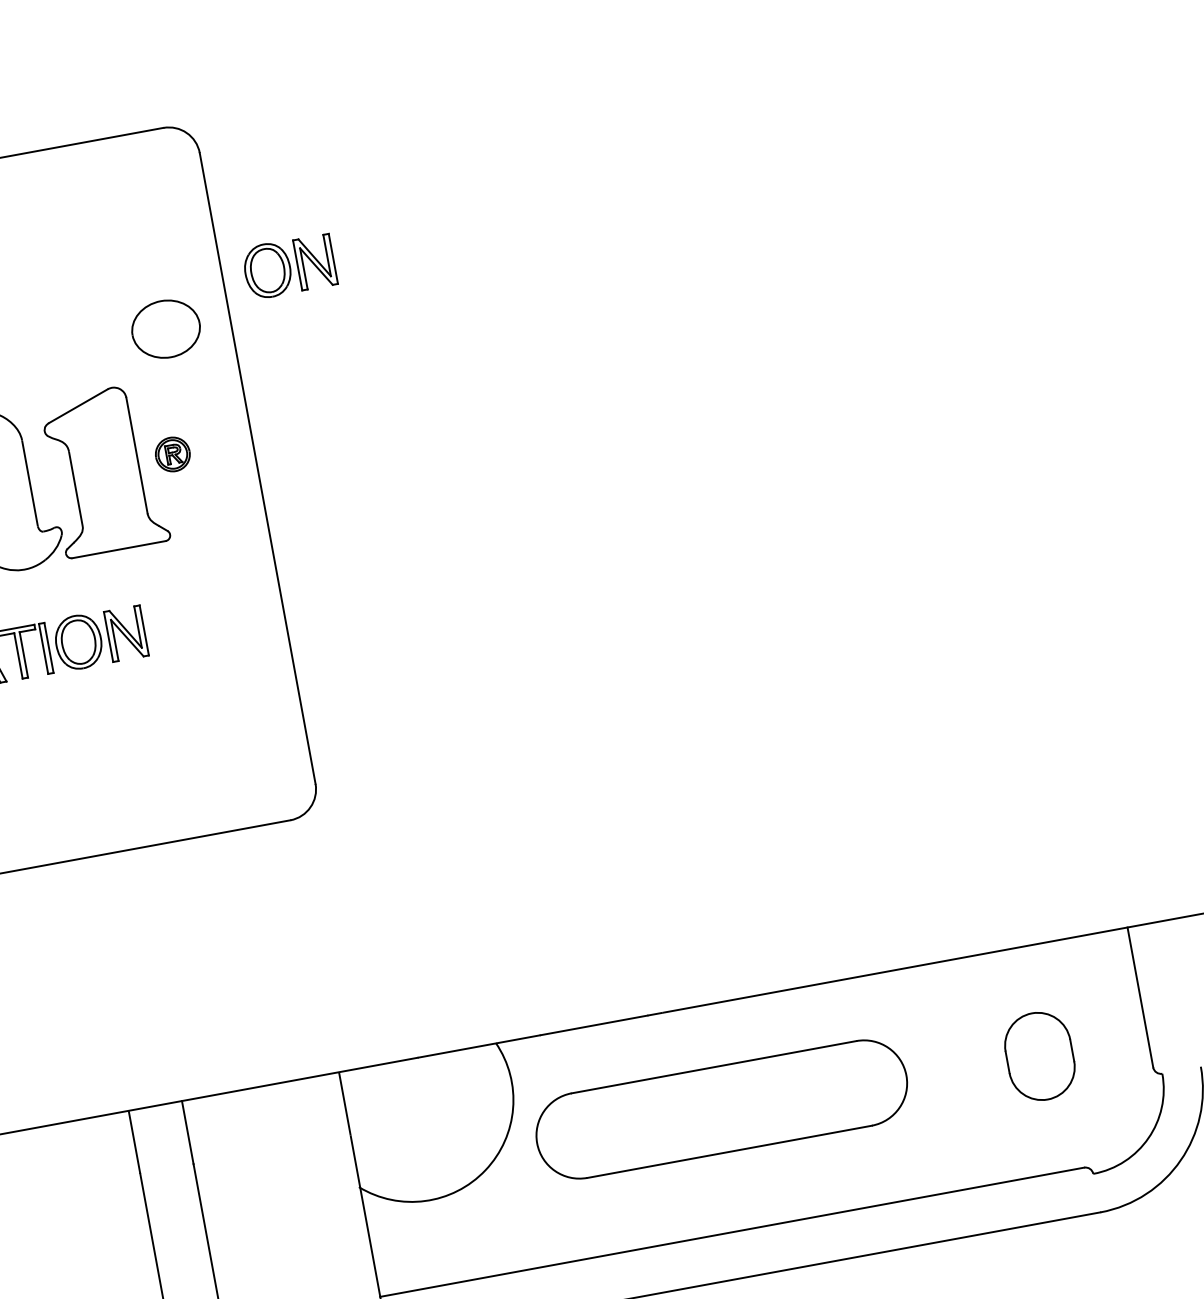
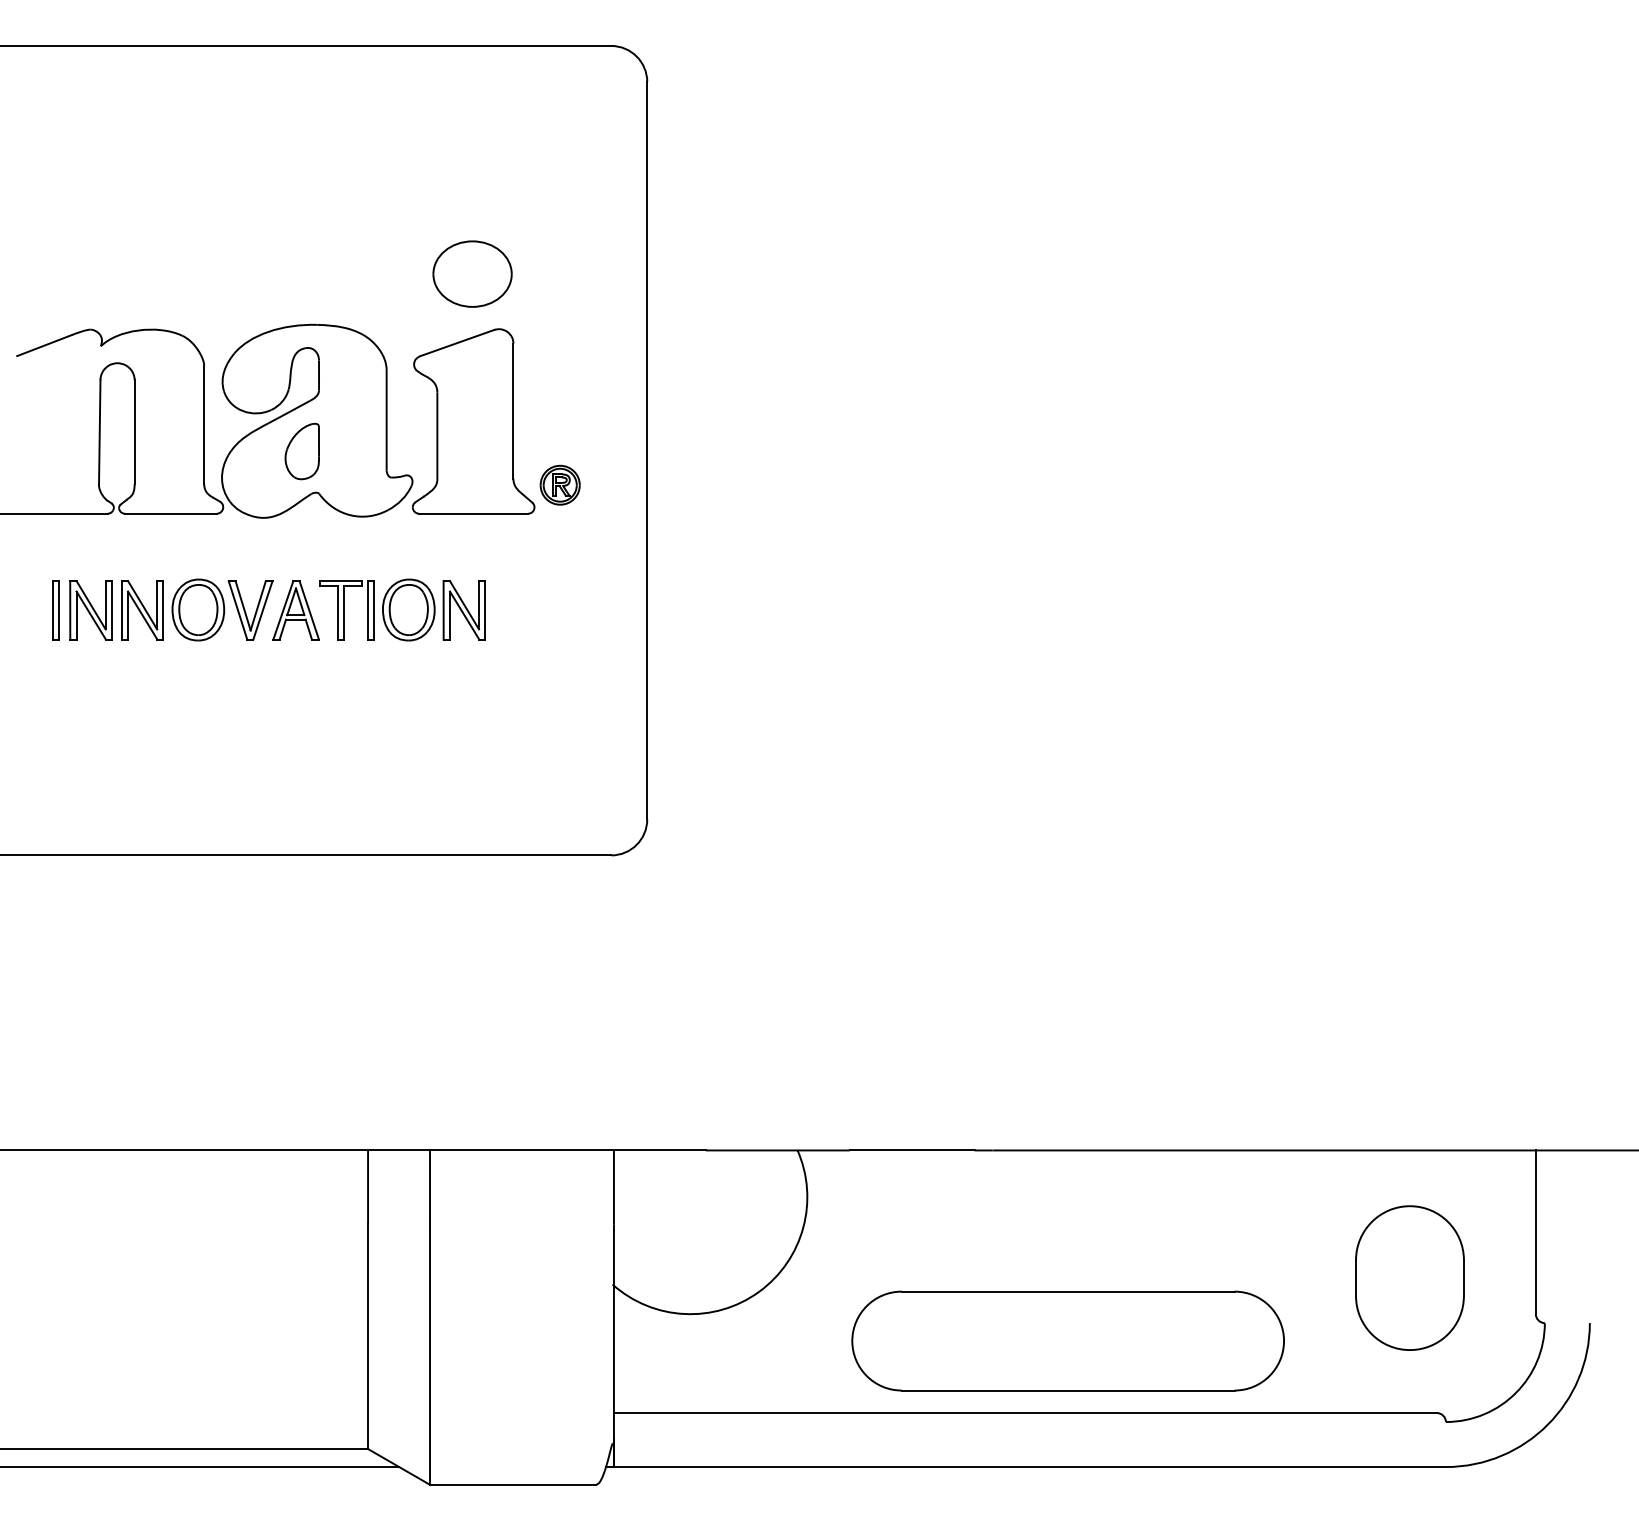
part: (288, 266) -> (724, 228), removed
part: (165, 328) -> (472, 273), moved
part: (172, 453) -> (559, 484), moved
part: (1039, 1056) -> (1409, 1277), size x1.43
part: (721, 1109) -> (1067, 1340), moved

